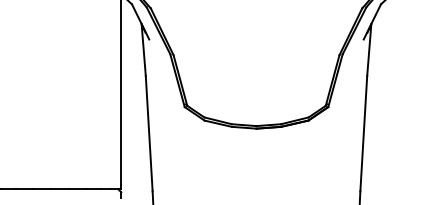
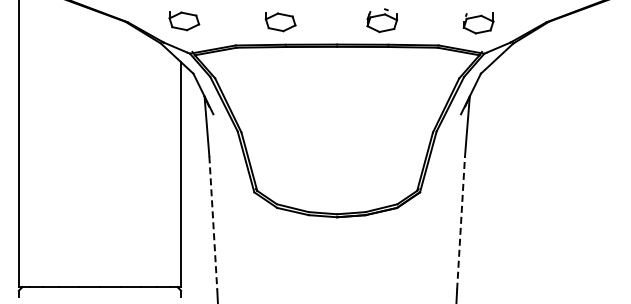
line: (149, 134) -> (213, 223), solid -> dashed
line: (364, 134) -> (461, 223), solid -> dashed

